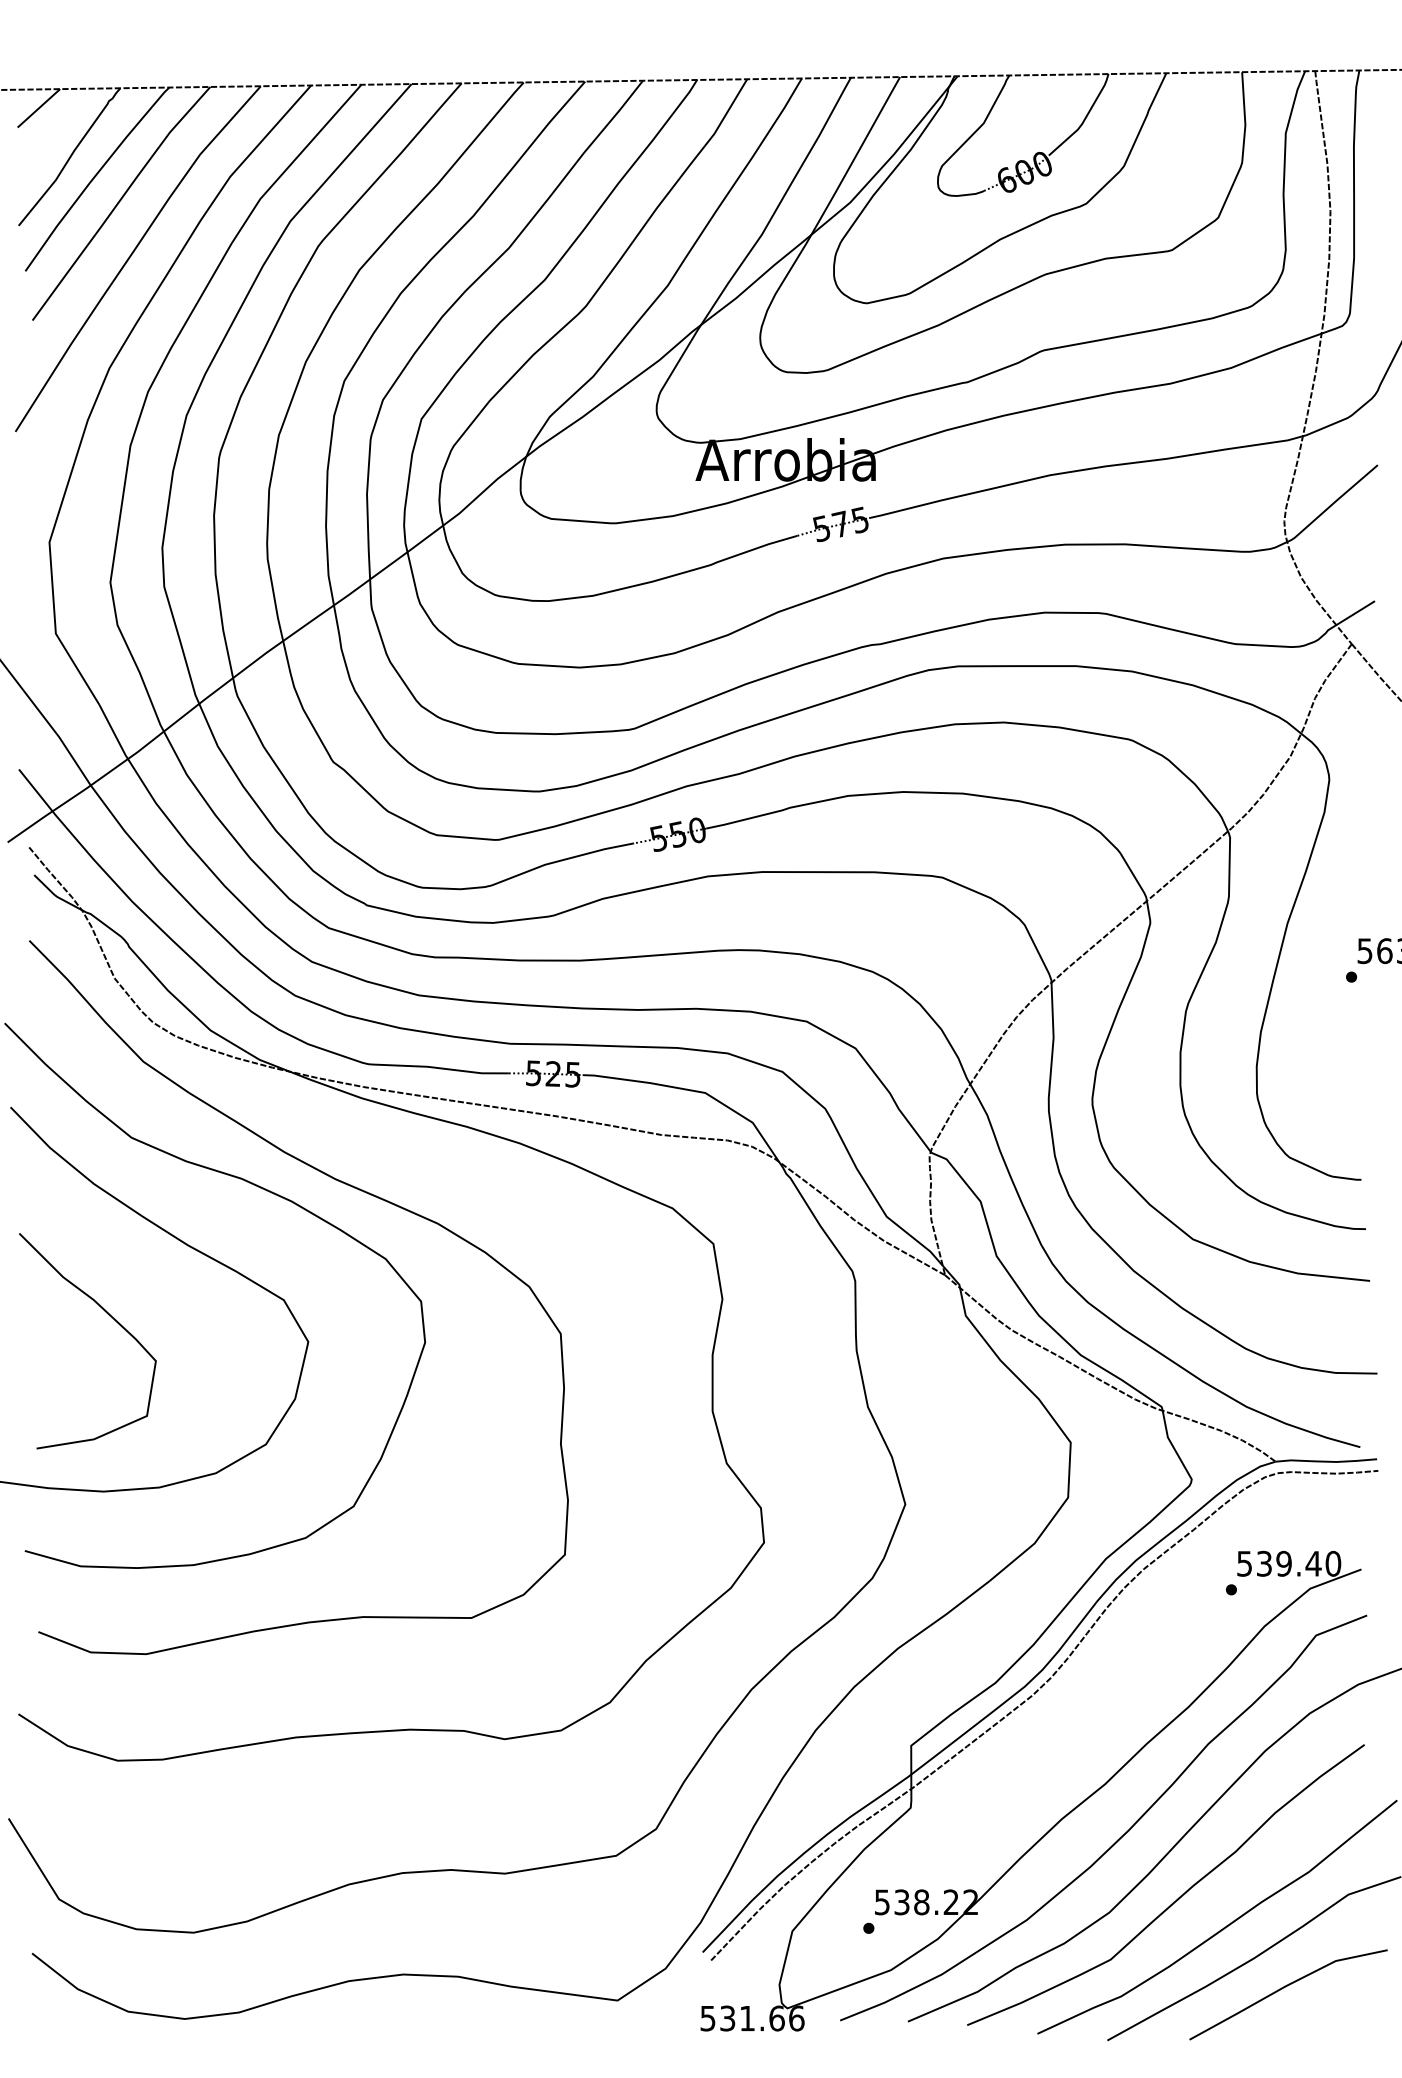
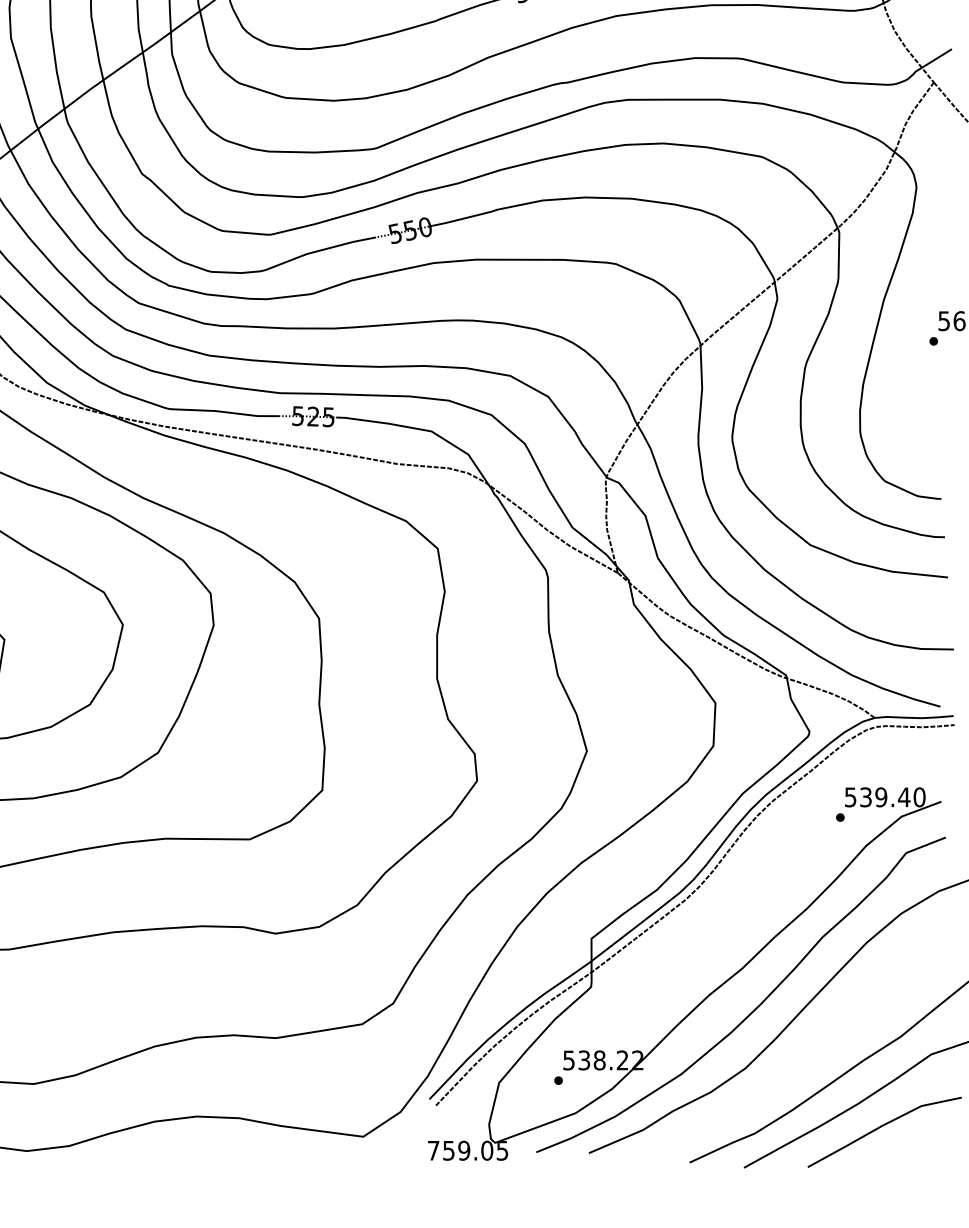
curve: (1178, 1897) -> (799, 1056), removed
text: (752, 2018) -> (468, 1150), 531.66 -> 759.05

